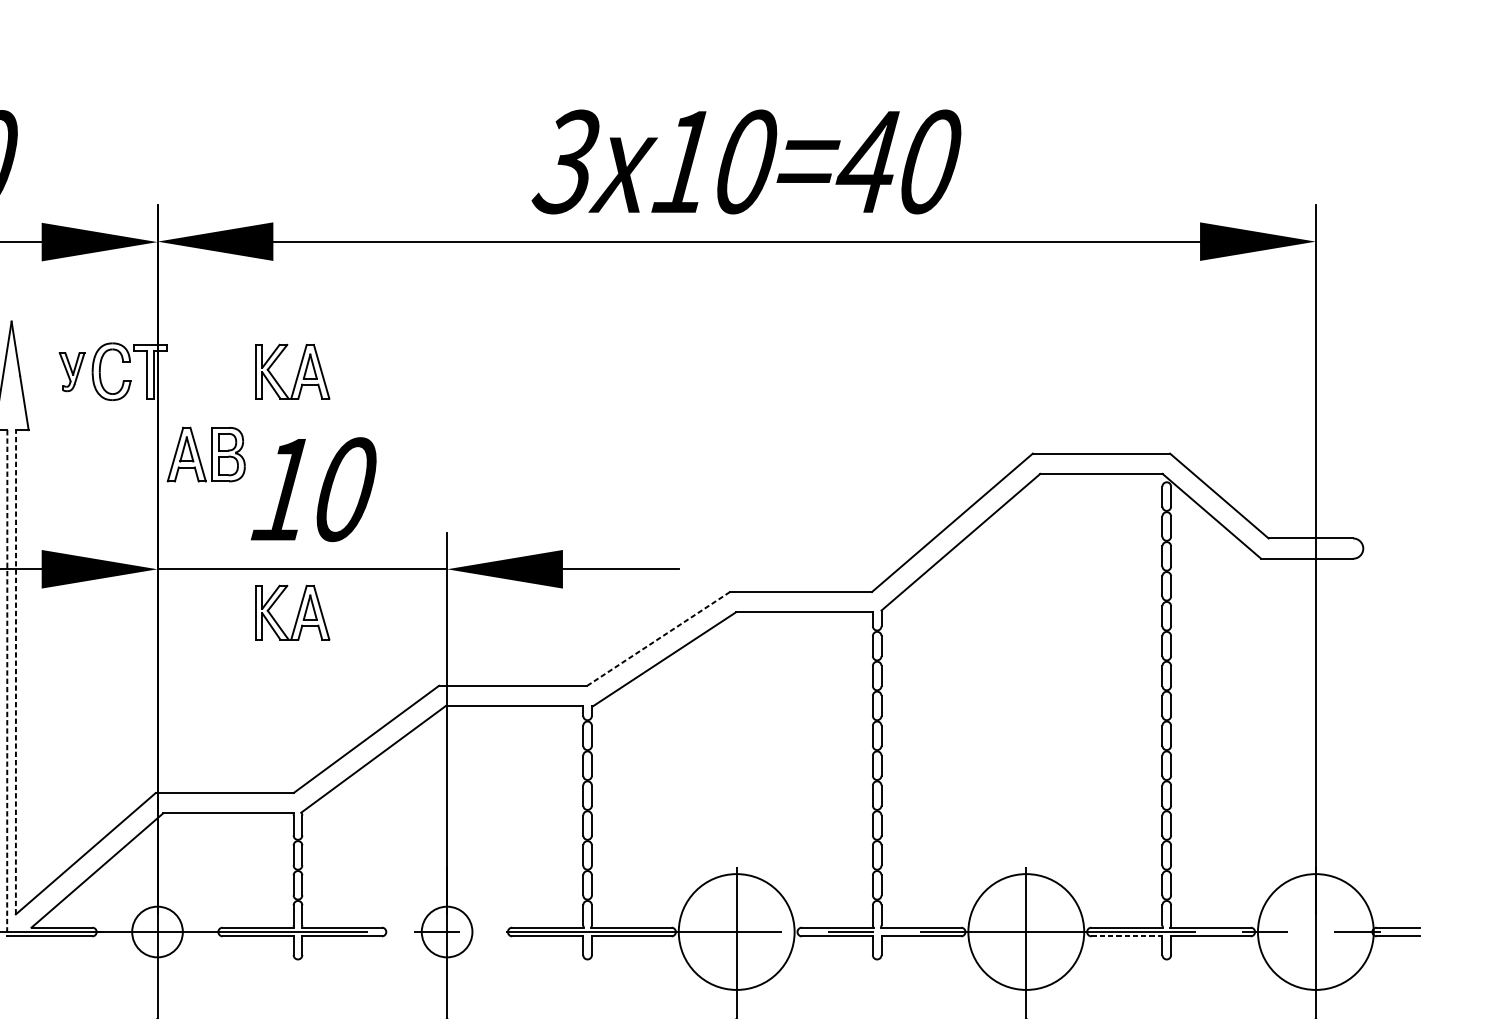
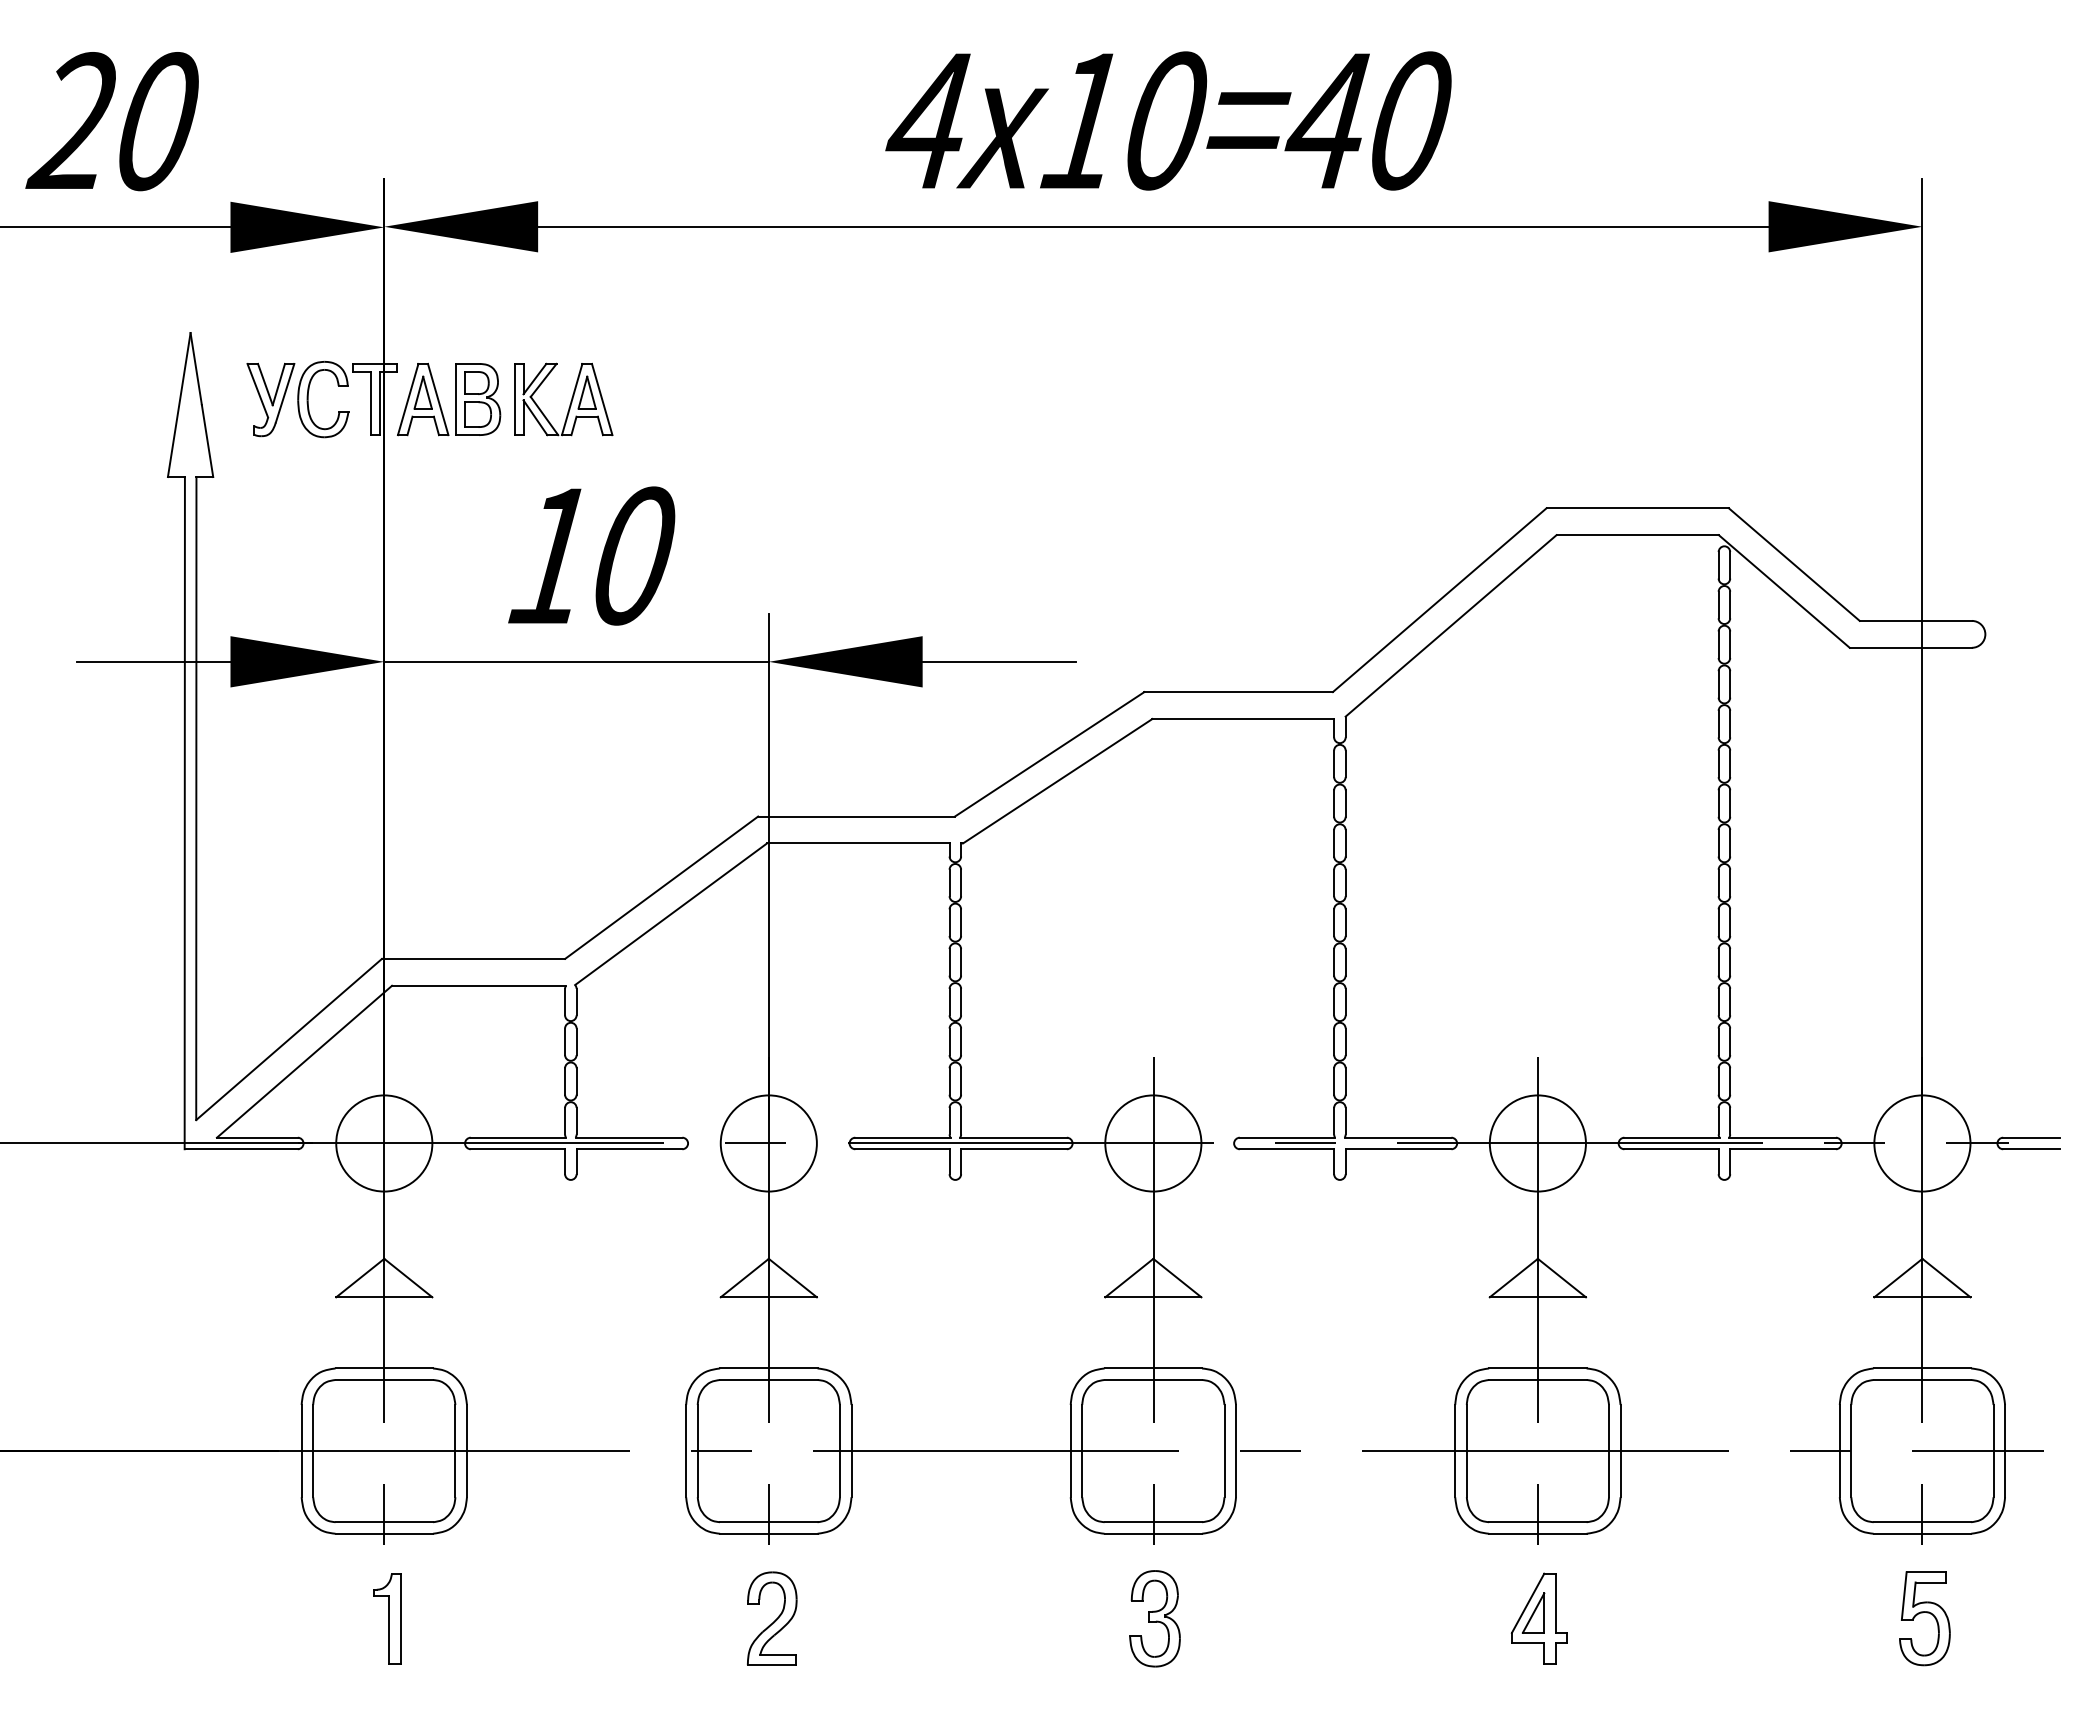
text: (565, 161) -> (926, 120), 3 -> 4
part: (71, 371) -> (270, 399), size x1.43
part: (206, 454) -> (449, 399), moved
part: (297, 614) -> (570, 721), removed
line: (658, 639) -> (1049, 754), dashed -> solid
line: (16, 672) -> (196, 798), dashed -> solid
line: (7, 683) -> (184, 813), dashed -> solid
circle: (157, 932) -> (384, 1143), size x1.43
circle: (446, 932) -> (768, 1143), size x1.43
circle: (736, 932) -> (1153, 1143), size x0.62
circle: (1025, 932) -> (1537, 1143), size x0.62
circle: (1315, 932) -> (1922, 1143), size x0.62
line: (1127, 936) -> (1672, 1149), dashed -> solid

